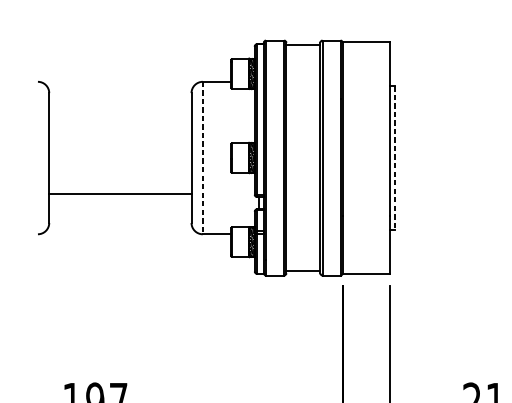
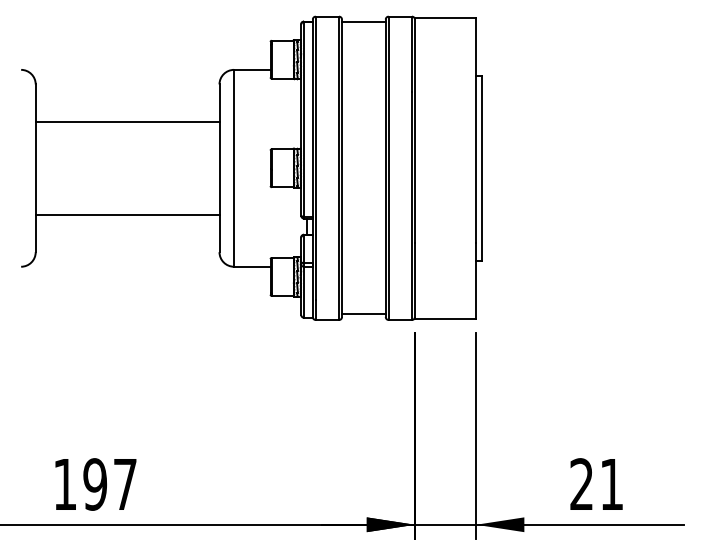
line: (120, 121) -> (127, 121), added
line: (203, 158) -> (234, 168), dashed -> solid
line: (395, 158) -> (482, 168), dashed -> solid

